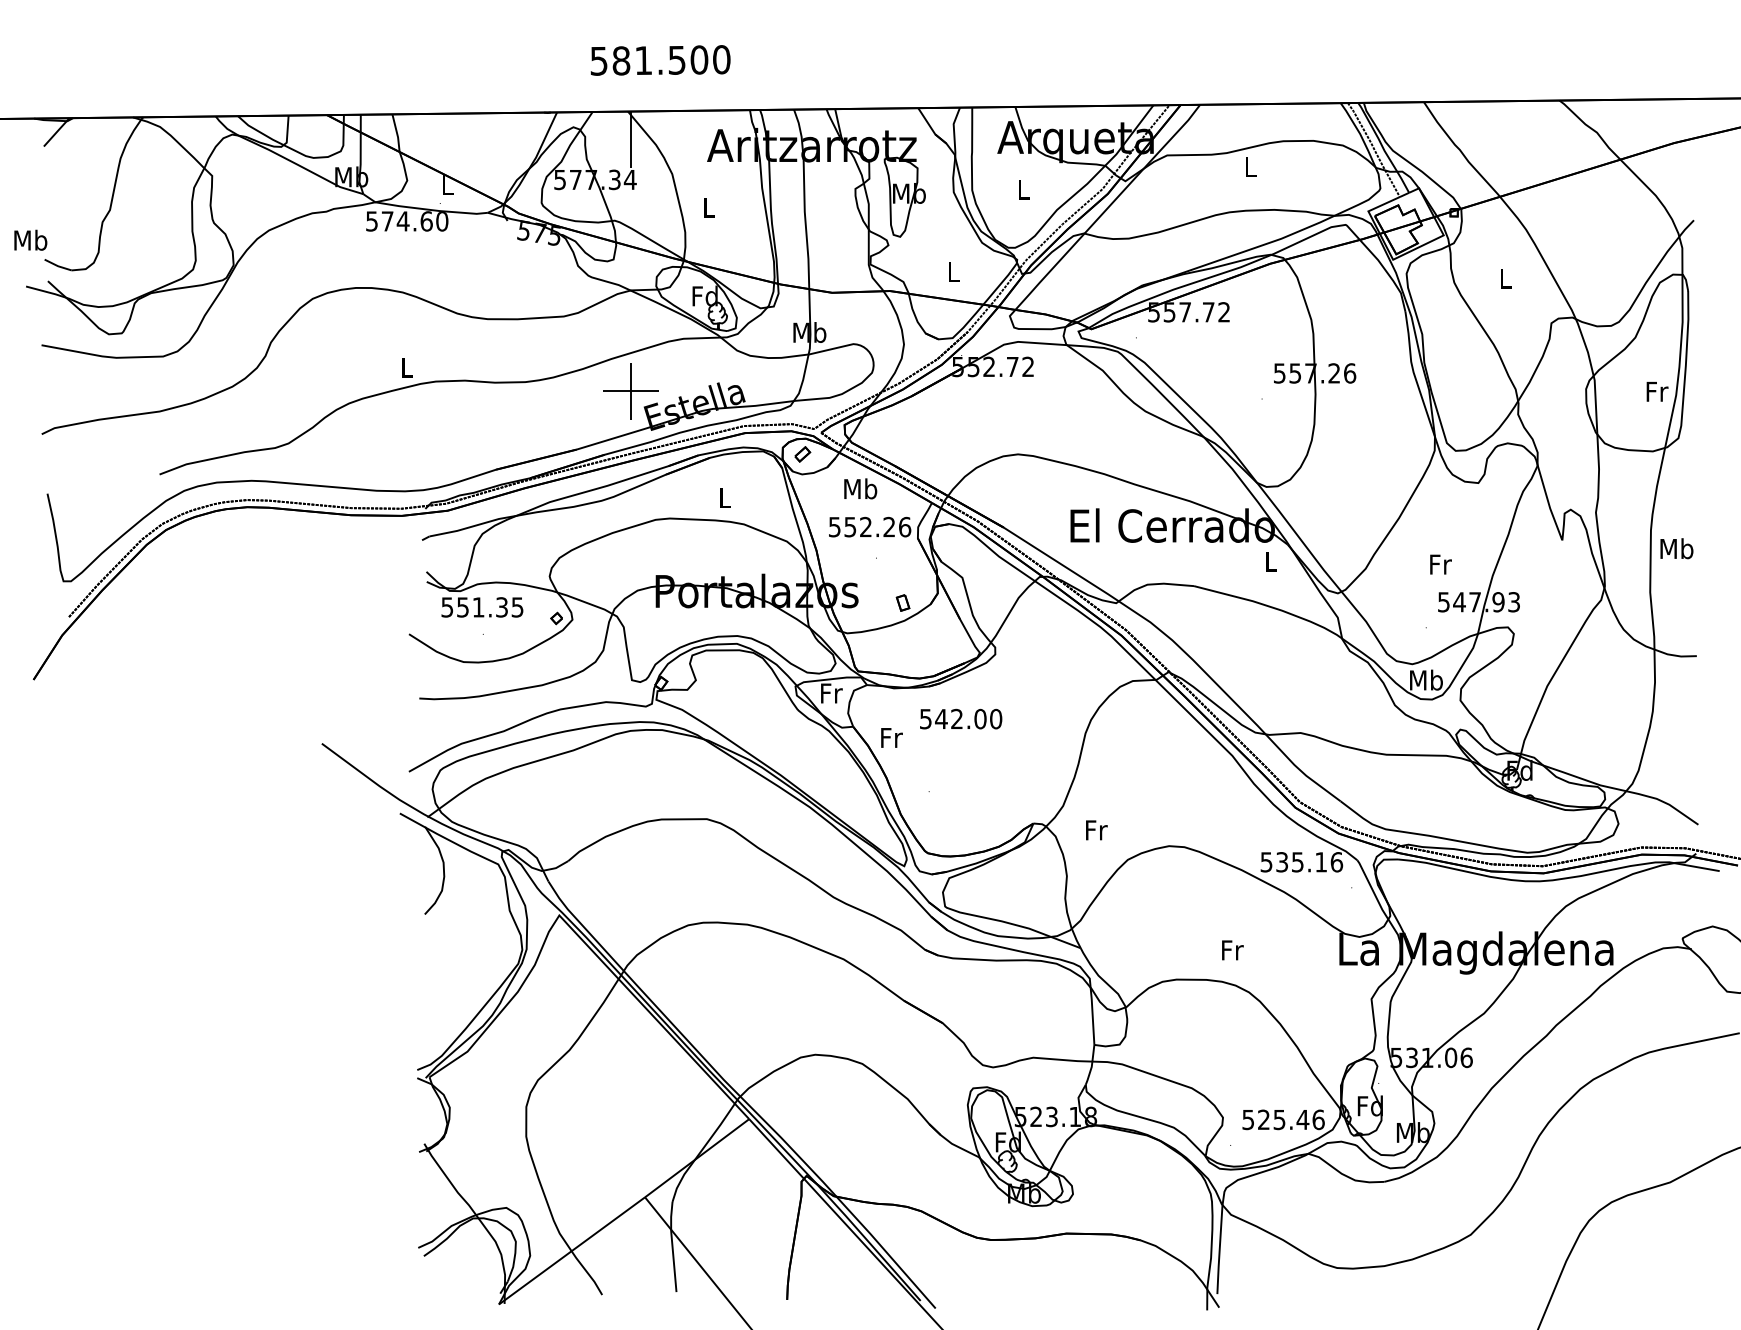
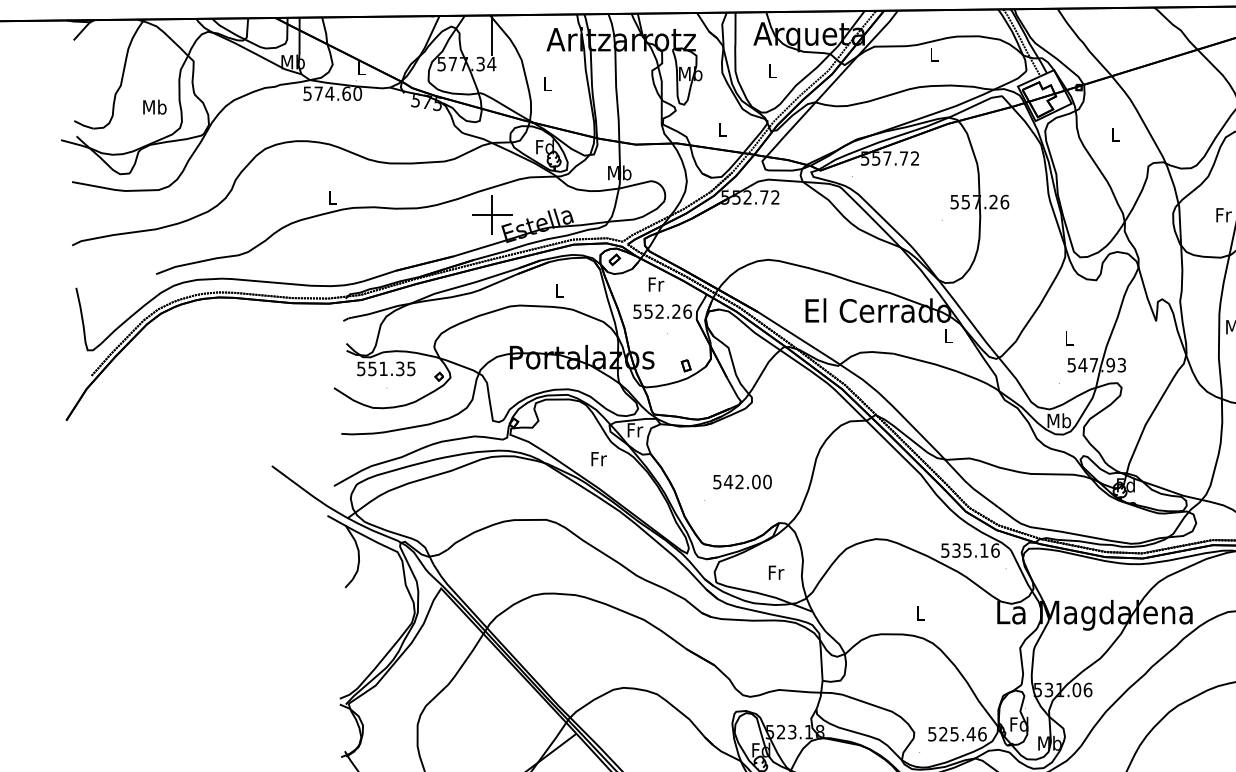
text: (30, 239) -> (154, 106), moved
text: (860, 488) -> (655, 284), Mb -> Fr
text: (1440, 564) -> (1069, 338), Fr -> L
text: (961, 718) -> (742, 481), moved
text: (891, 737) -> (598, 458), moved
text: (1096, 830) -> (776, 572), moved
text: (1232, 950) -> (921, 613), Fr -> L

